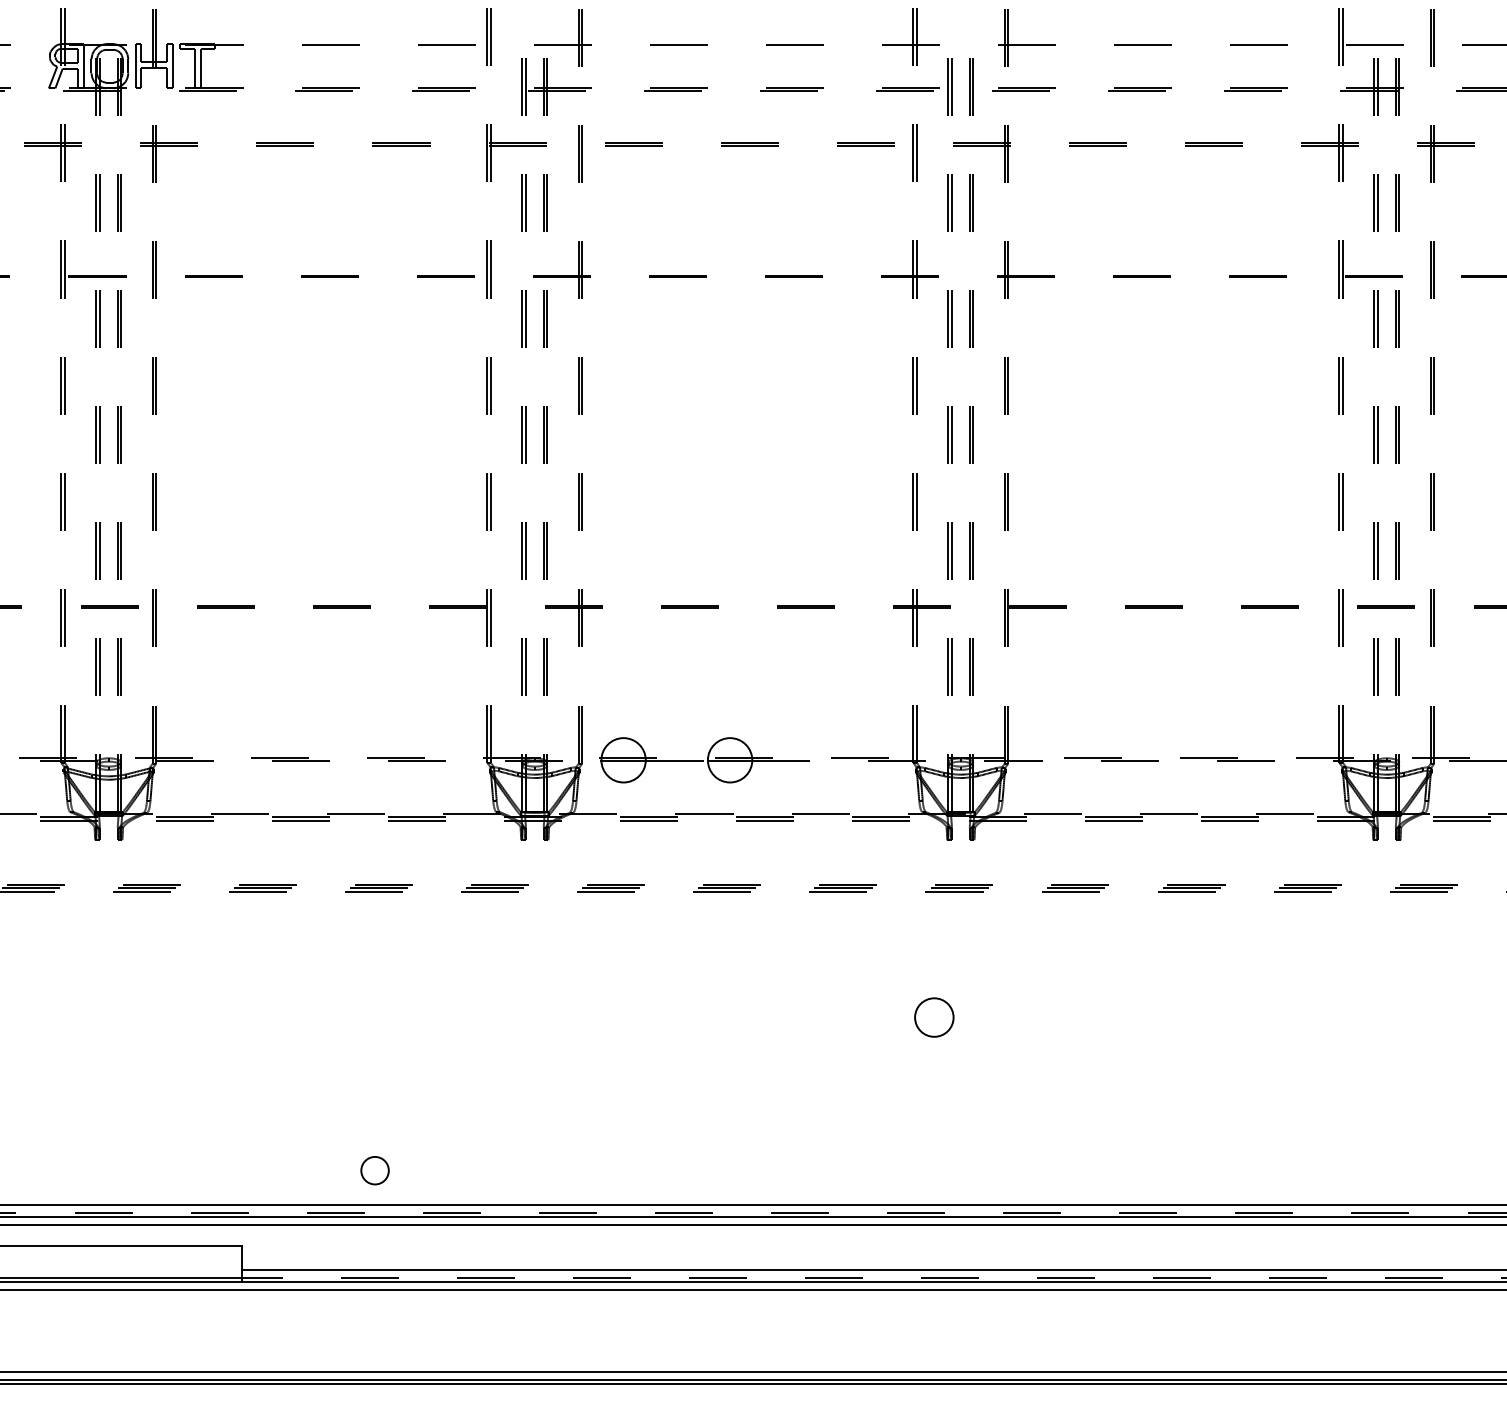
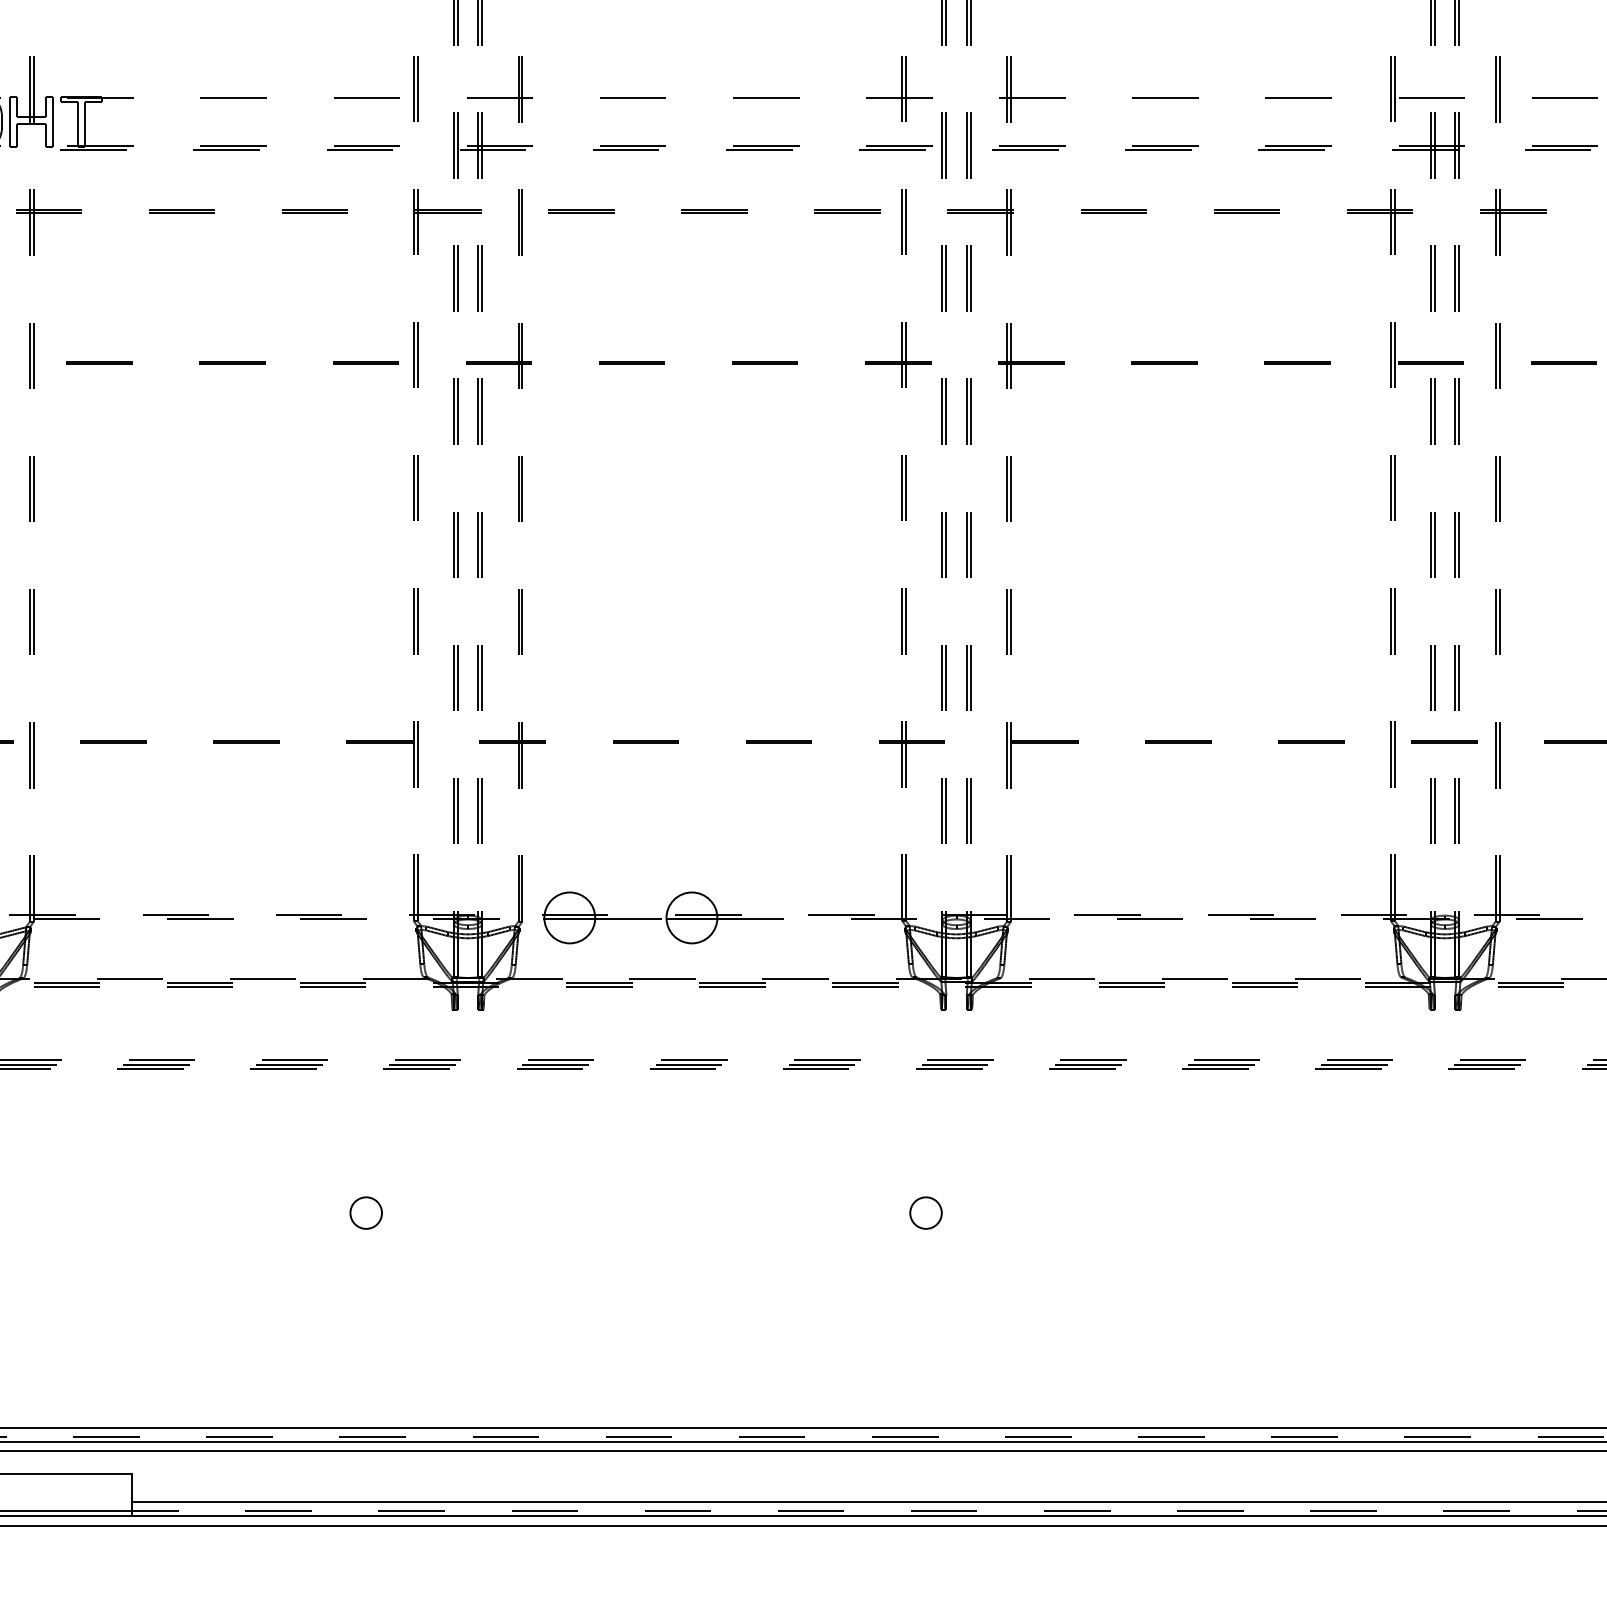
circle: (933, 1017) -> (925, 1212), size x0.71
circle: (374, 1170) -> (365, 1212), moved

